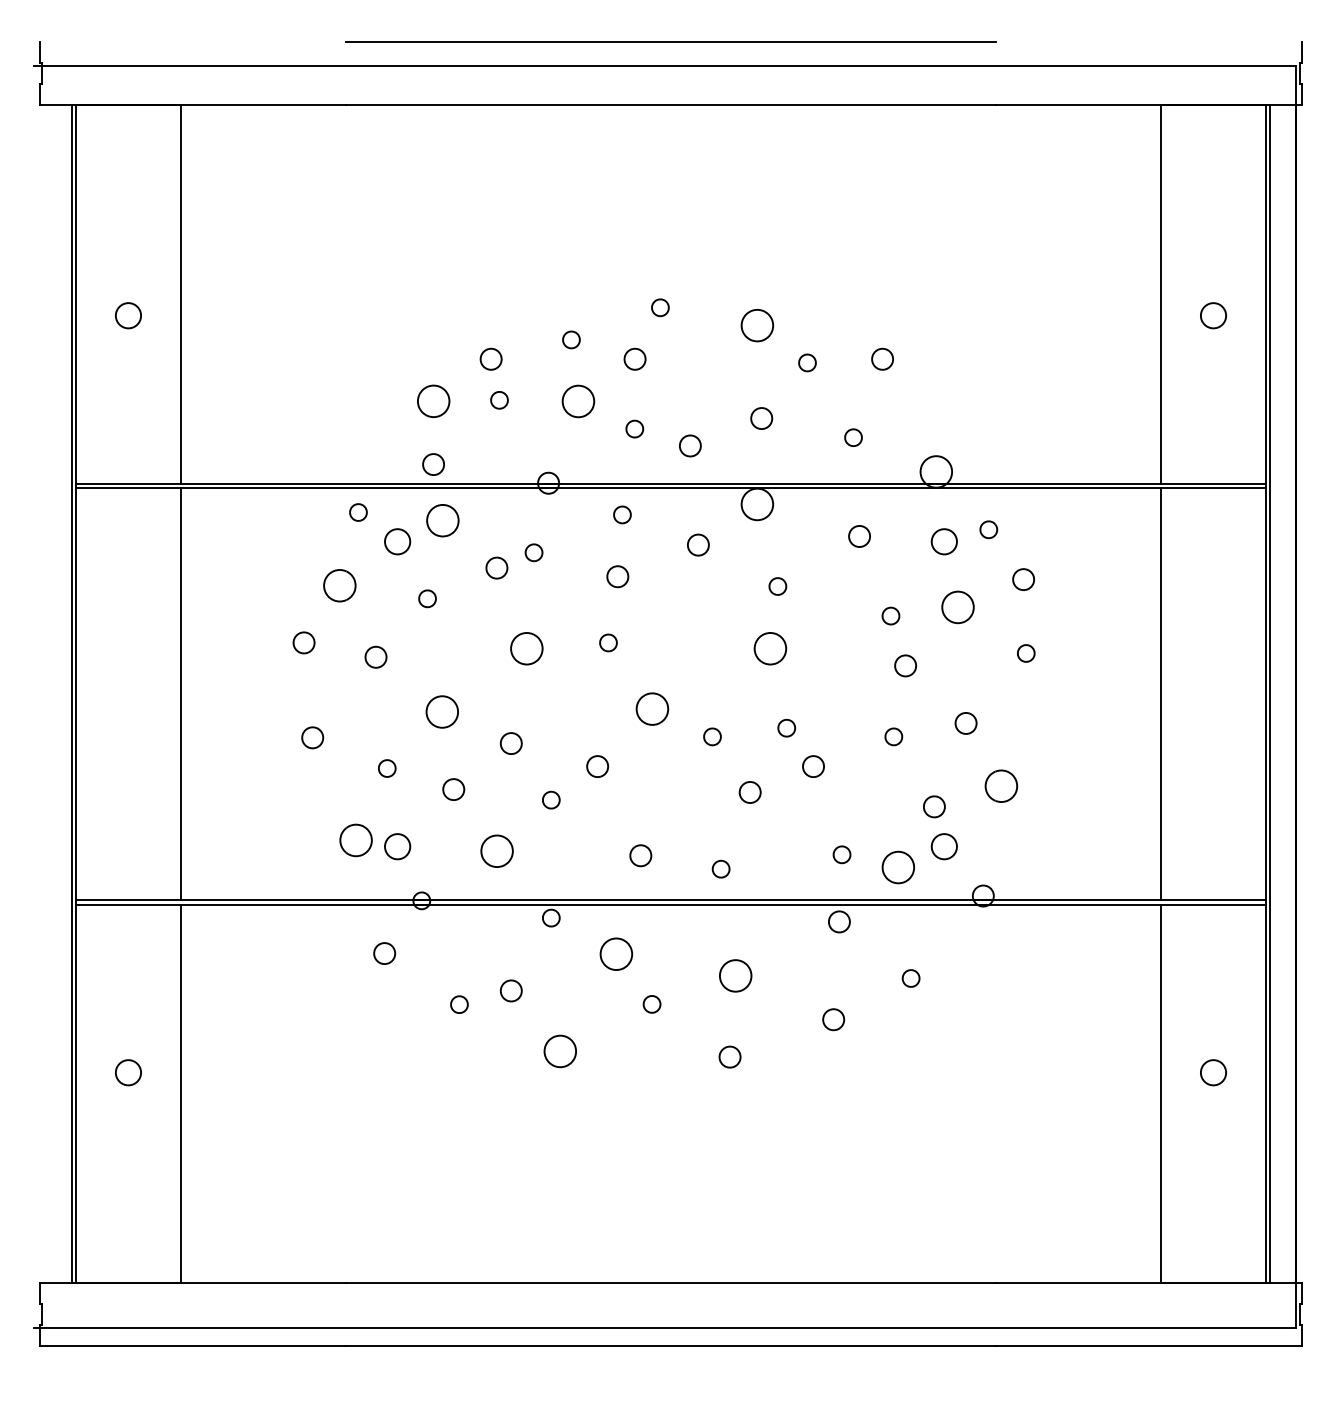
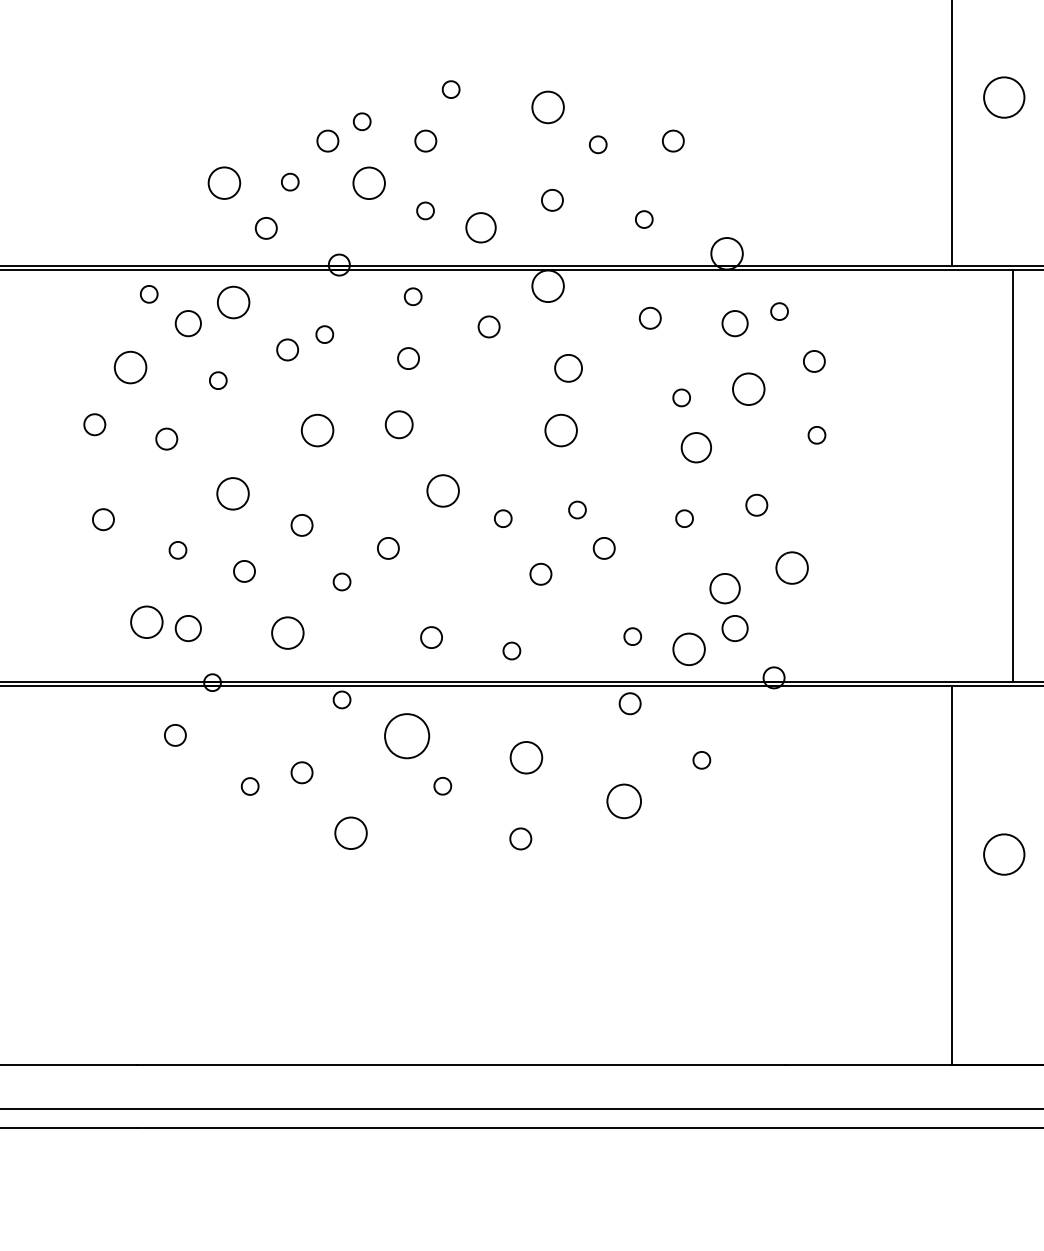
circle: (1213, 315) -> (1004, 97), size x1.6
part: (490, 358) -> (327, 140), moved
part: (690, 445) -> (481, 227), size x1.4
part: (433, 464) -> (266, 228), moved
part: (777, 586) -> (568, 368), size x1.6
part: (608, 642) -> (399, 424), size x1.6
part: (905, 665) -> (696, 447), size x1.4
line: (1160, 694) -> (1012, 476), moved
part: (934, 806) -> (725, 588), size x1.4
part: (616, 953) -> (407, 735), size x1.4
part: (833, 1019) -> (624, 801), size x1.6
circle: (1213, 1072) -> (1004, 854), size x1.6

